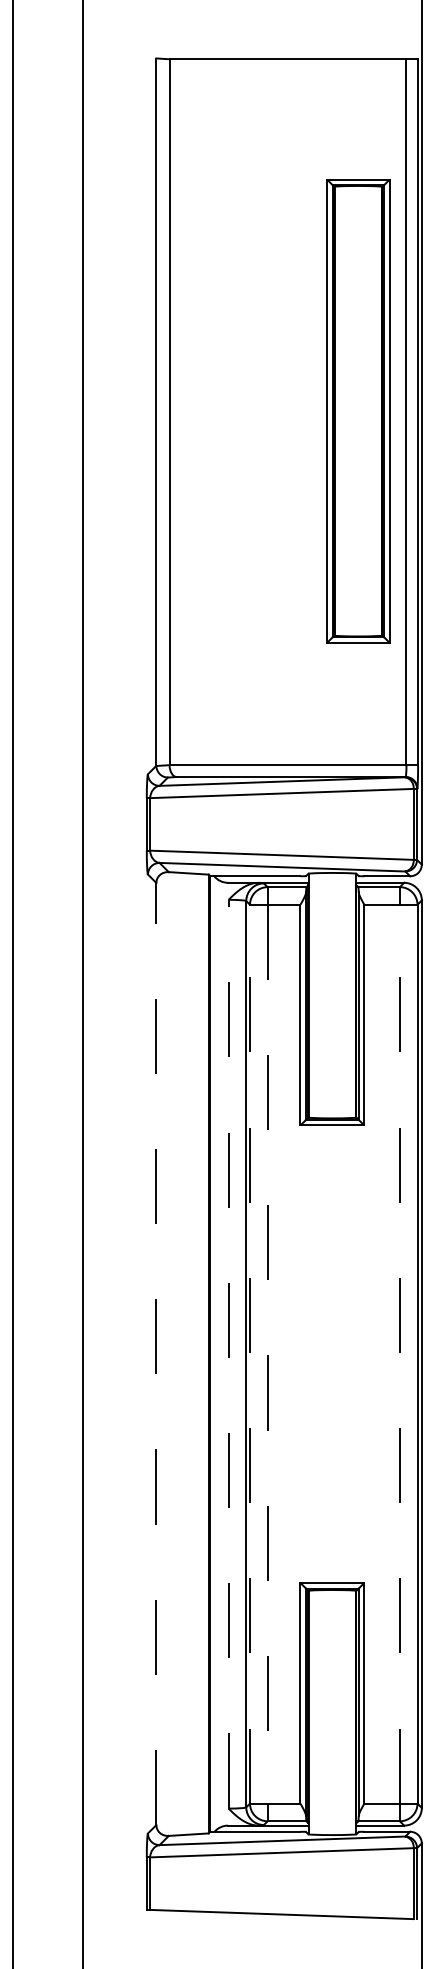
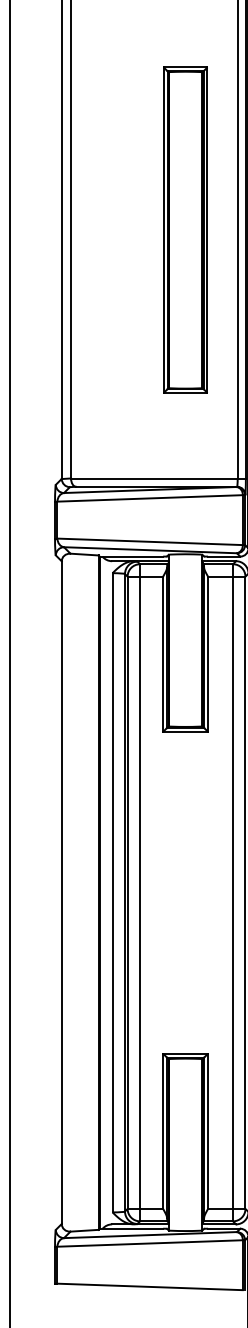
part: (358, 411) -> (185, 230), moved
line: (156, 1353) -> (61, 892), dashed -> solid
line: (228, 1353) -> (112, 892), dashed -> solid
line: (250, 1353) -> (127, 892), dashed -> solid
line: (399, 1353) -> (232, 892), dashed -> solid
line: (267, 1354) -> (139, 892), dashed -> solid

